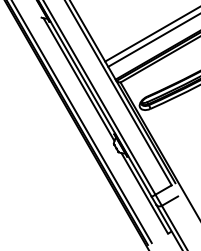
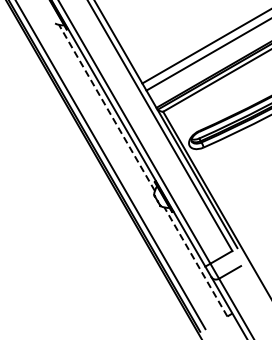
line: (78, 79) -> (106, 107), solid -> dashed
line: (144, 193) -> (195, 262), solid -> dashed

